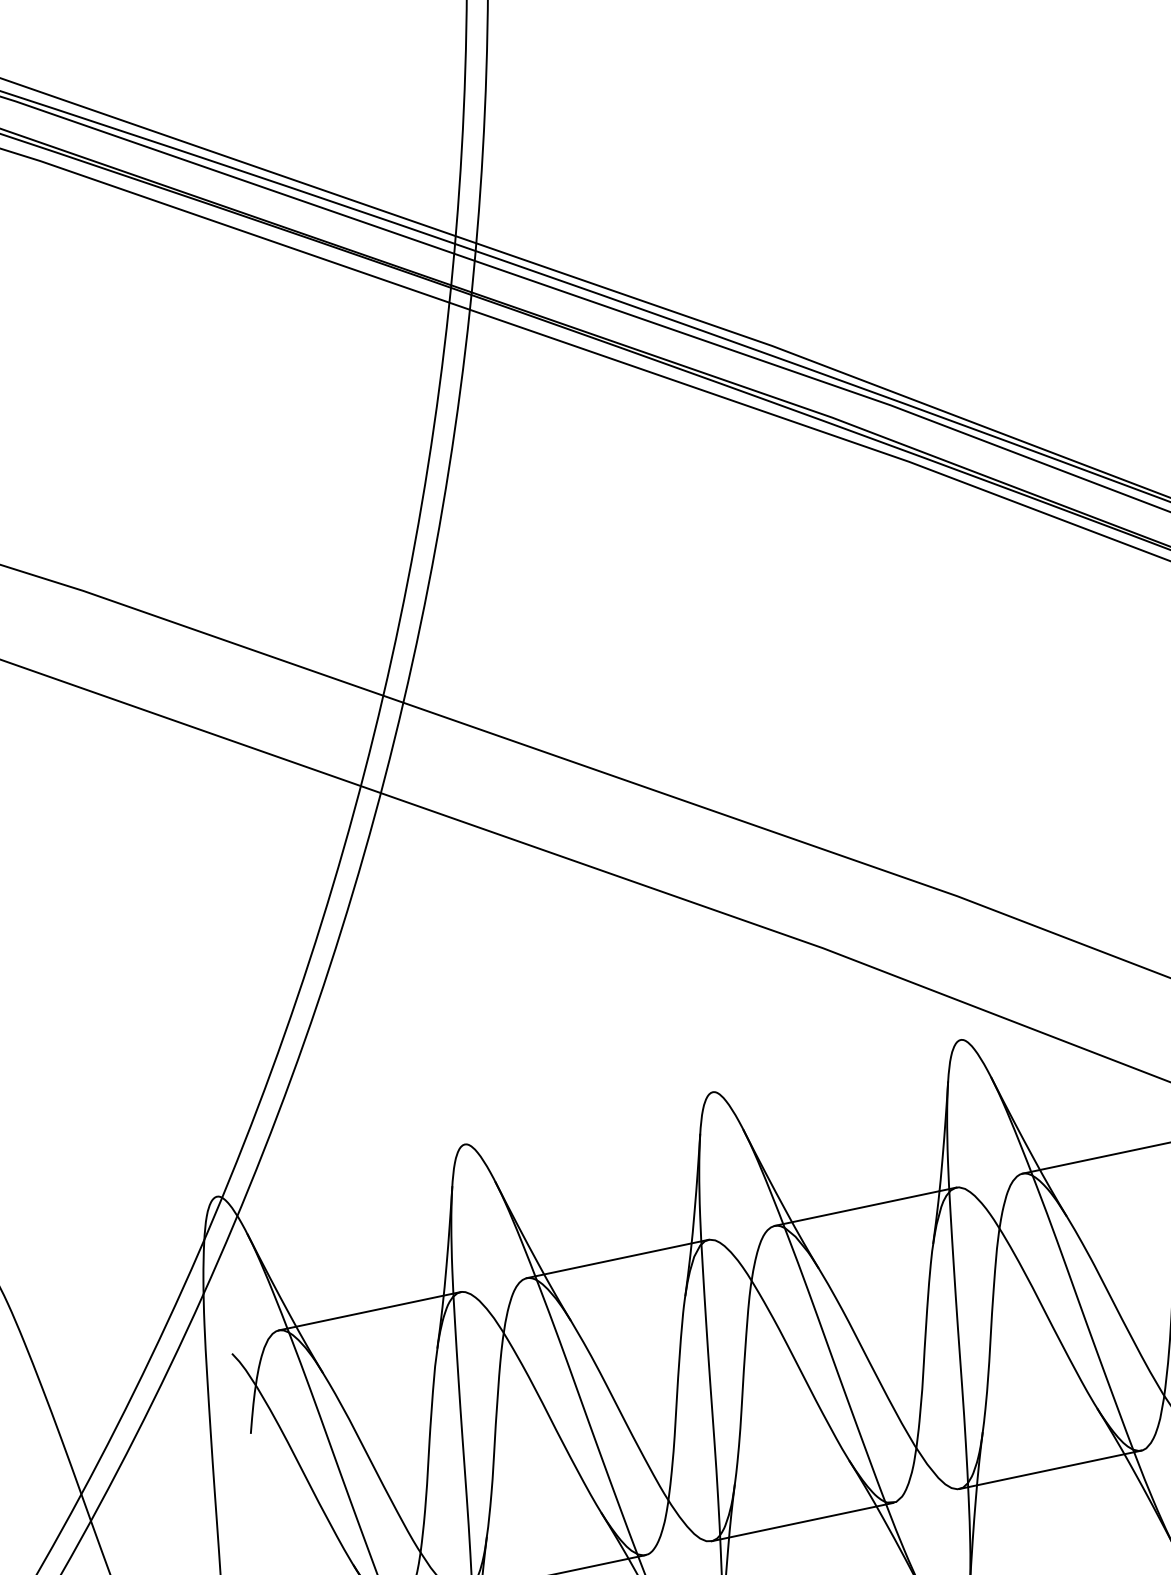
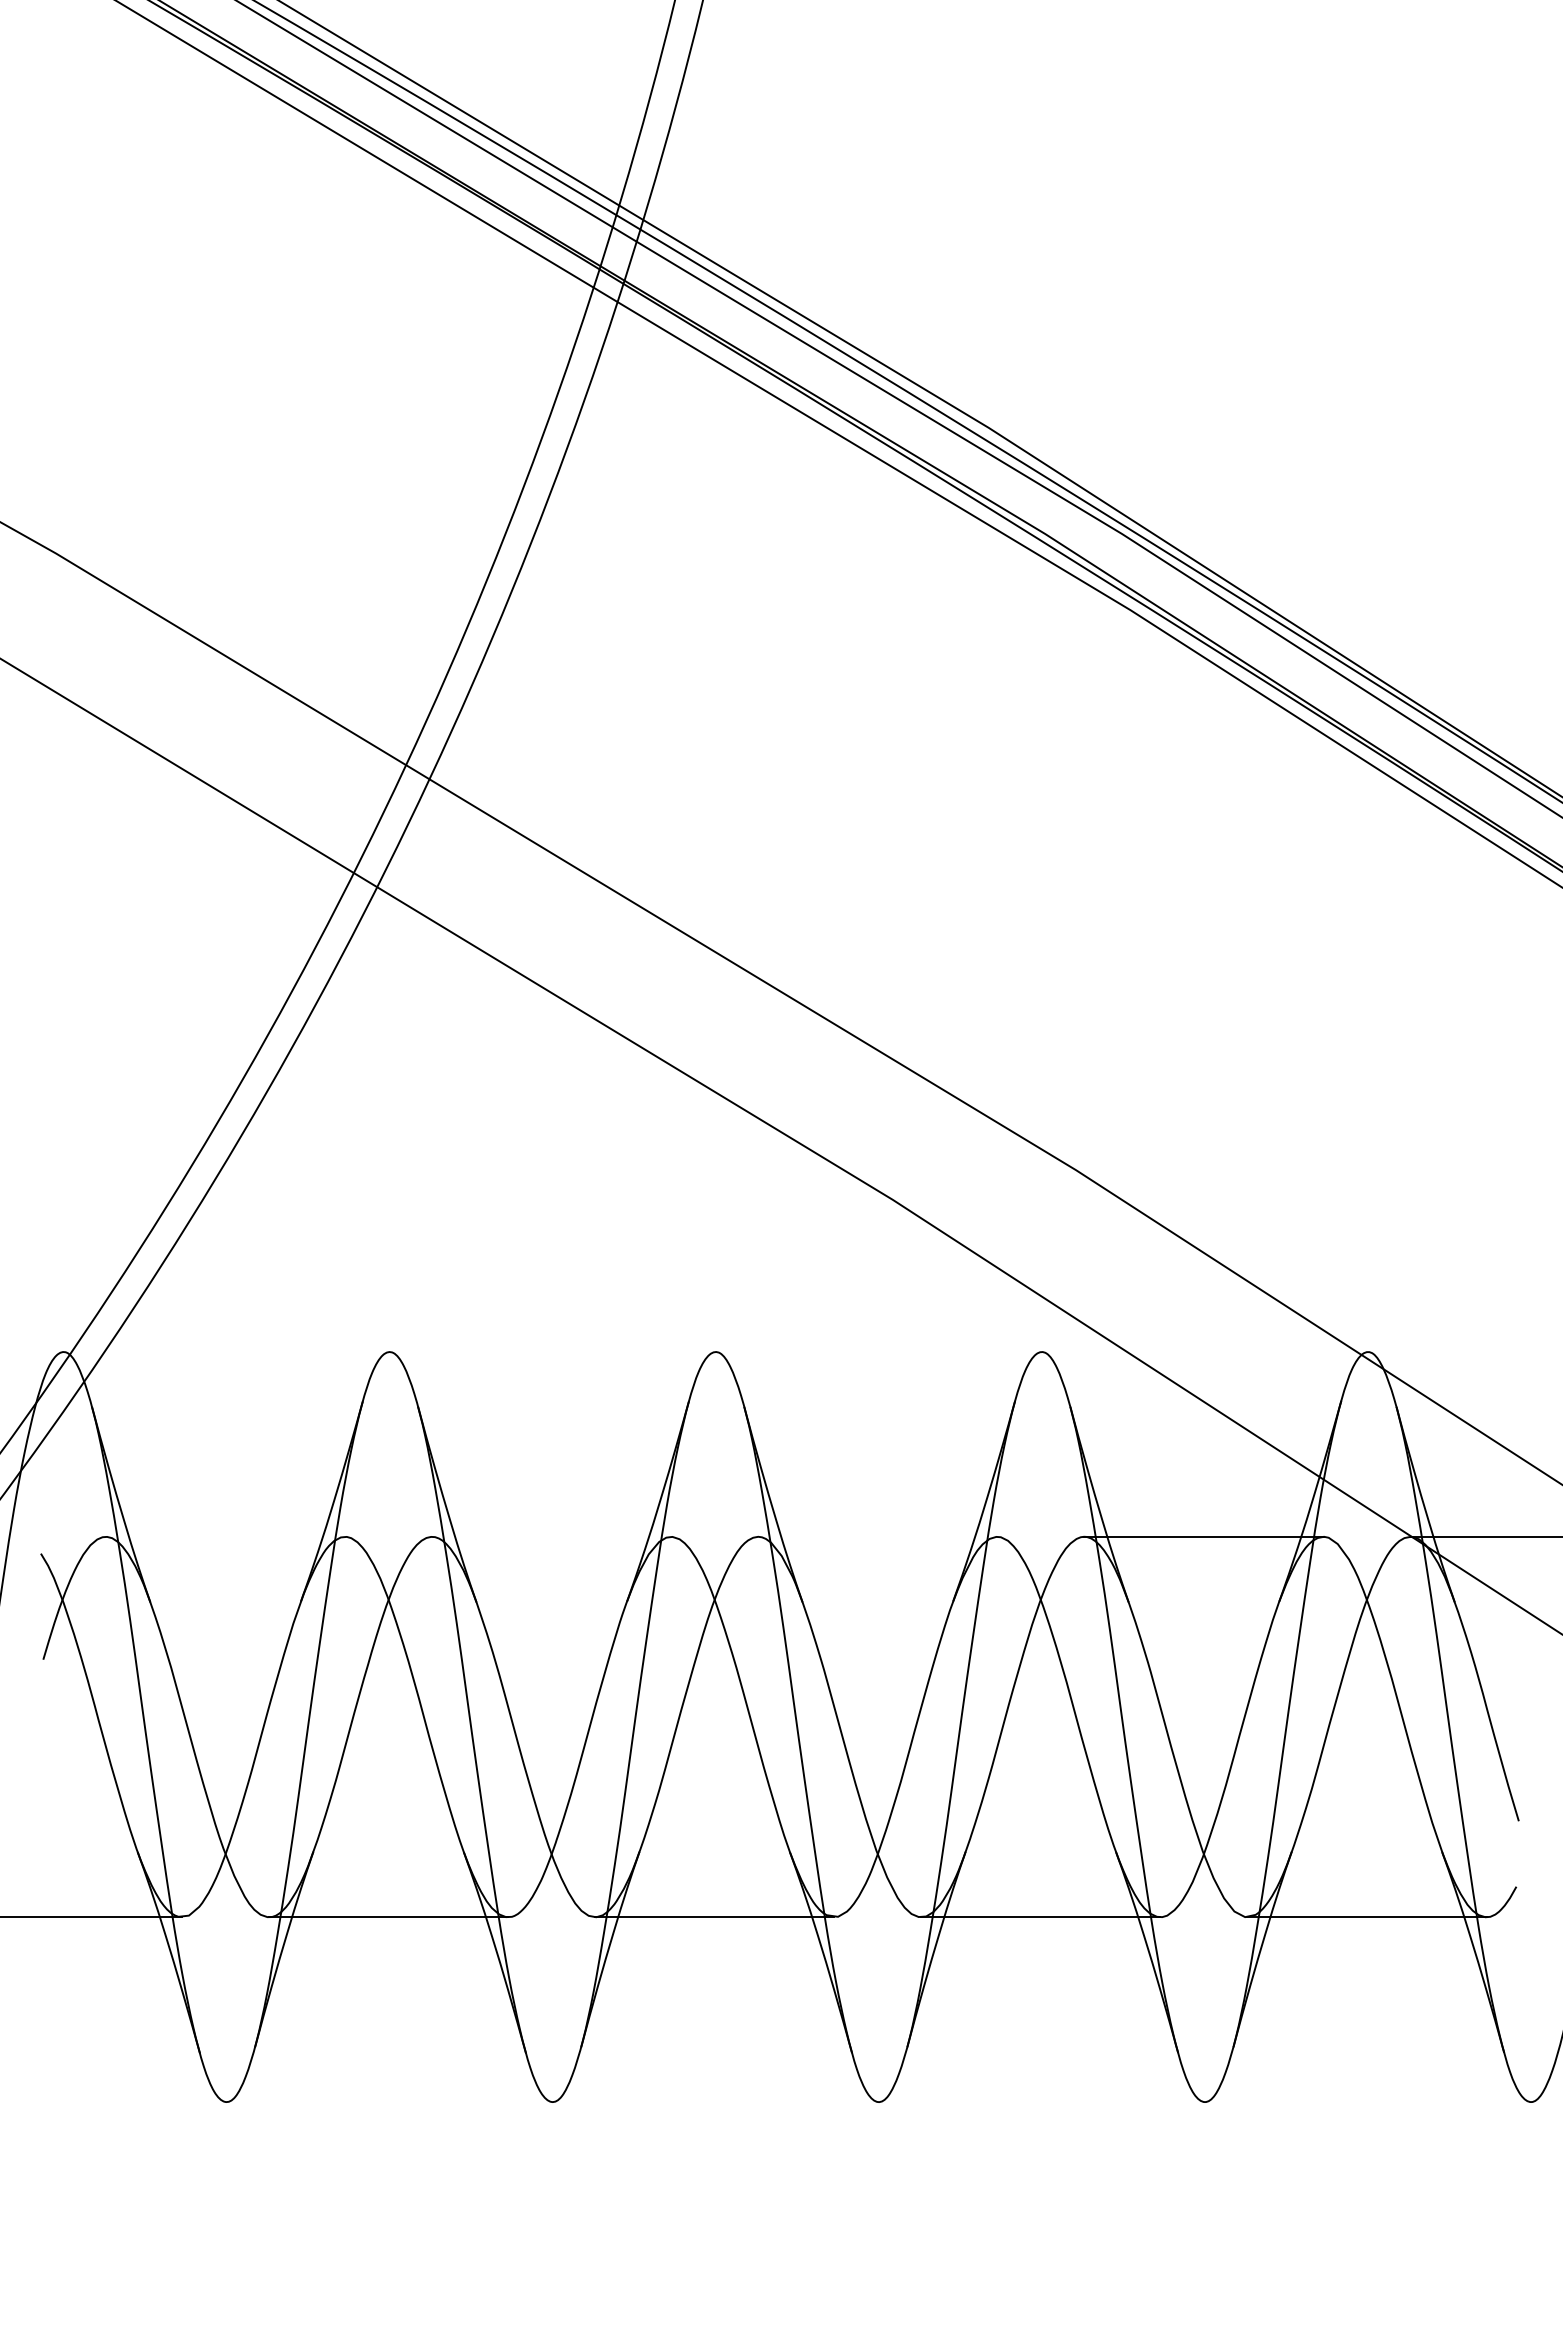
line: (865, 1206) -> (877, 1536), removed
line: (617, 1258) -> (551, 1536), removed
line: (369, 1311) -> (225, 1536), removed

